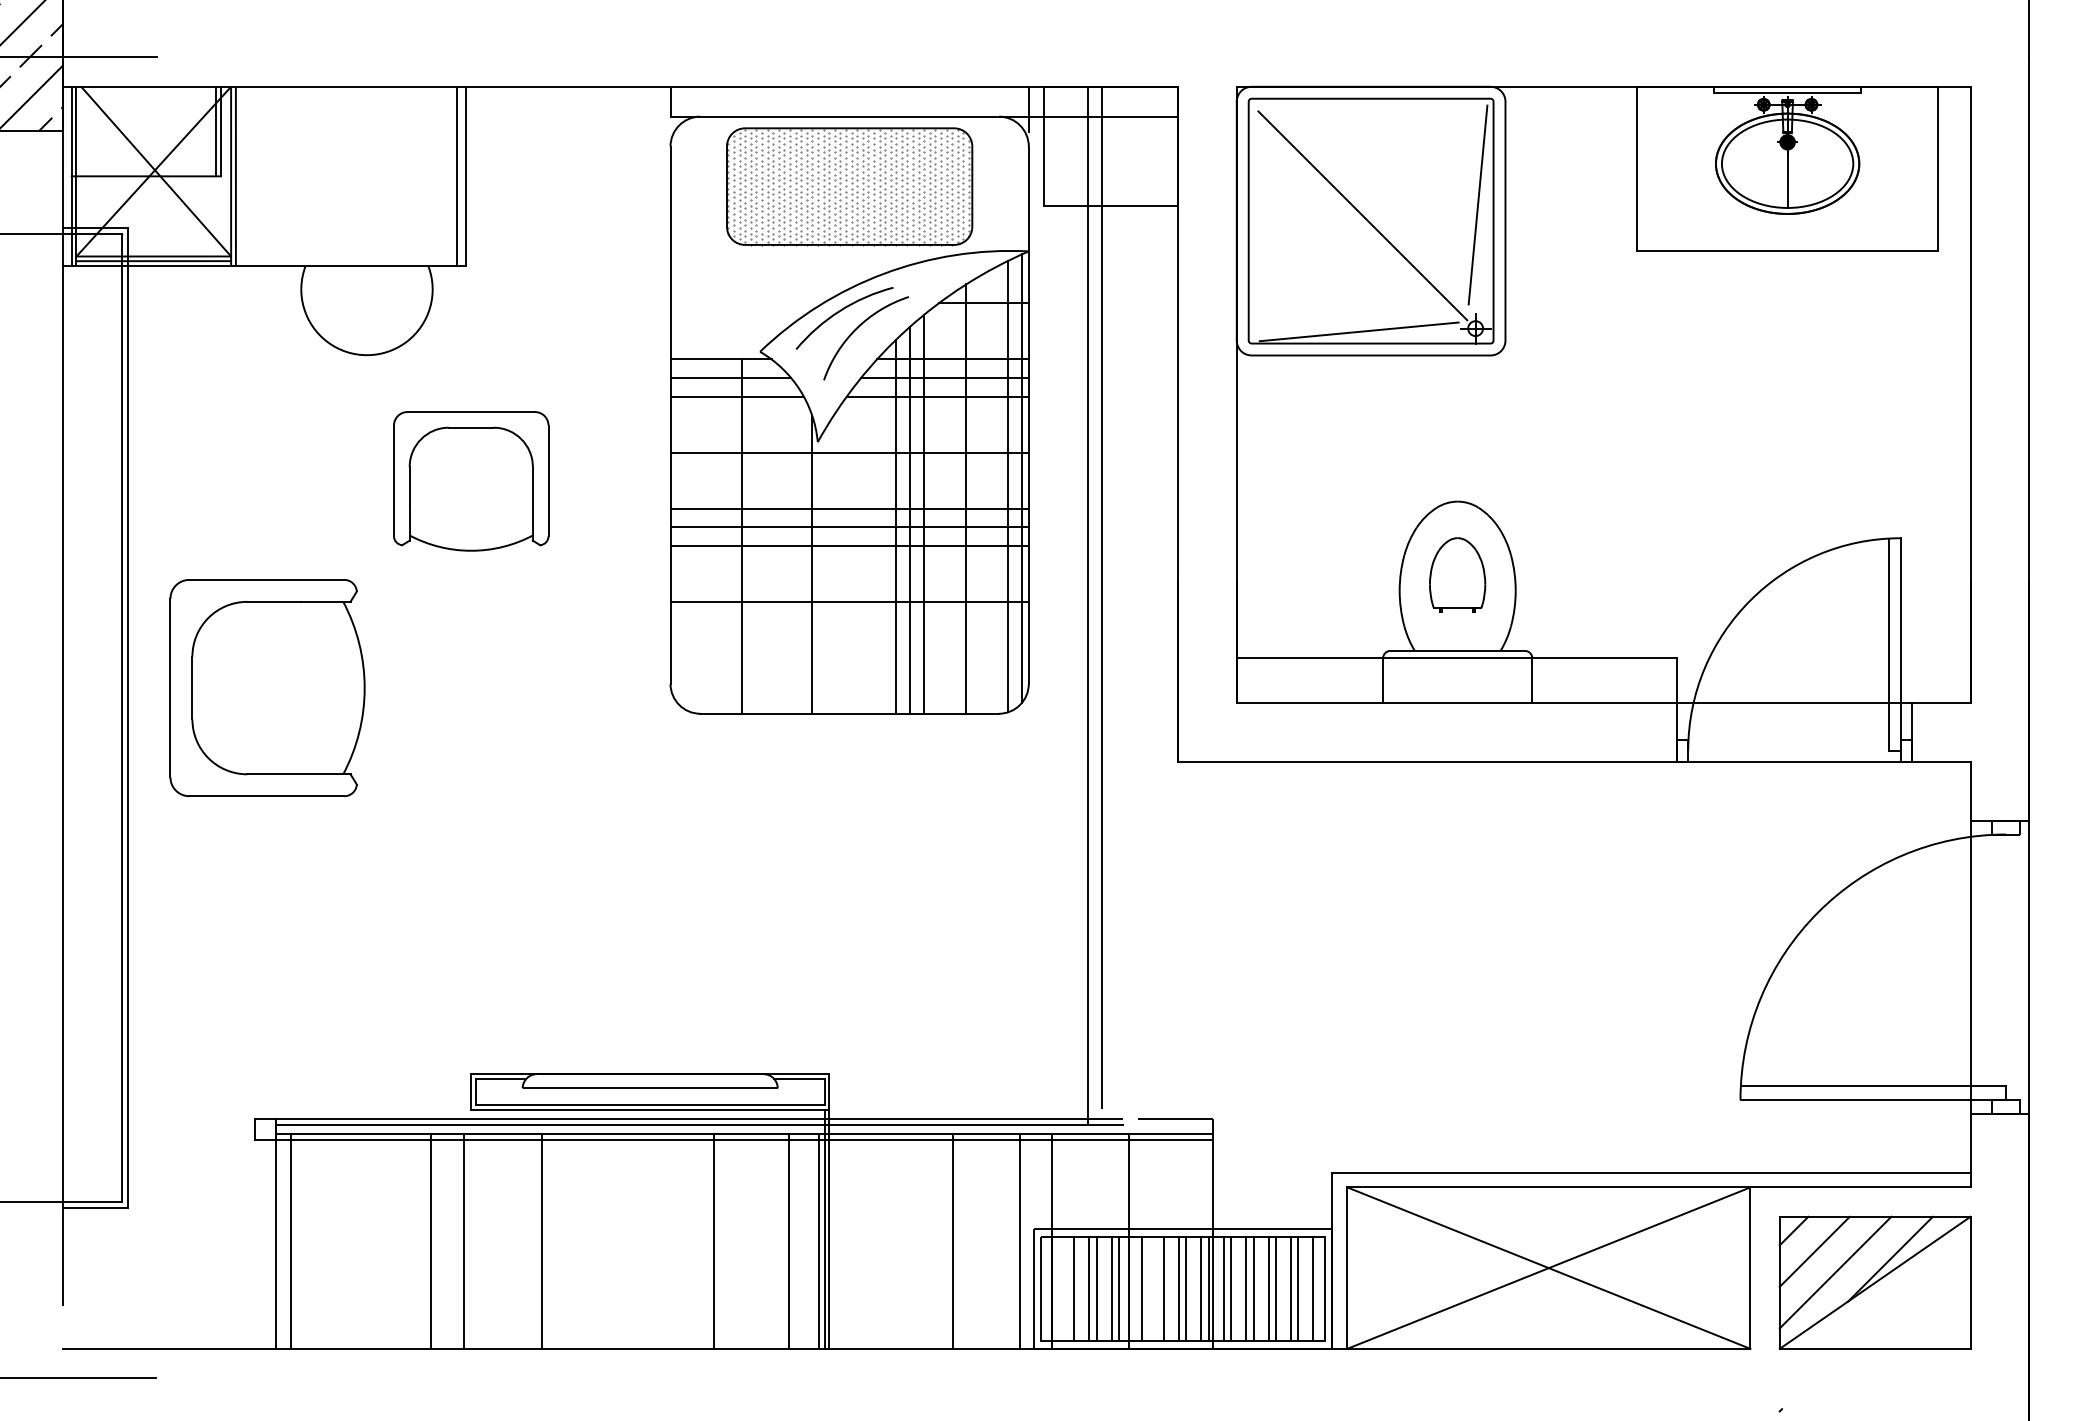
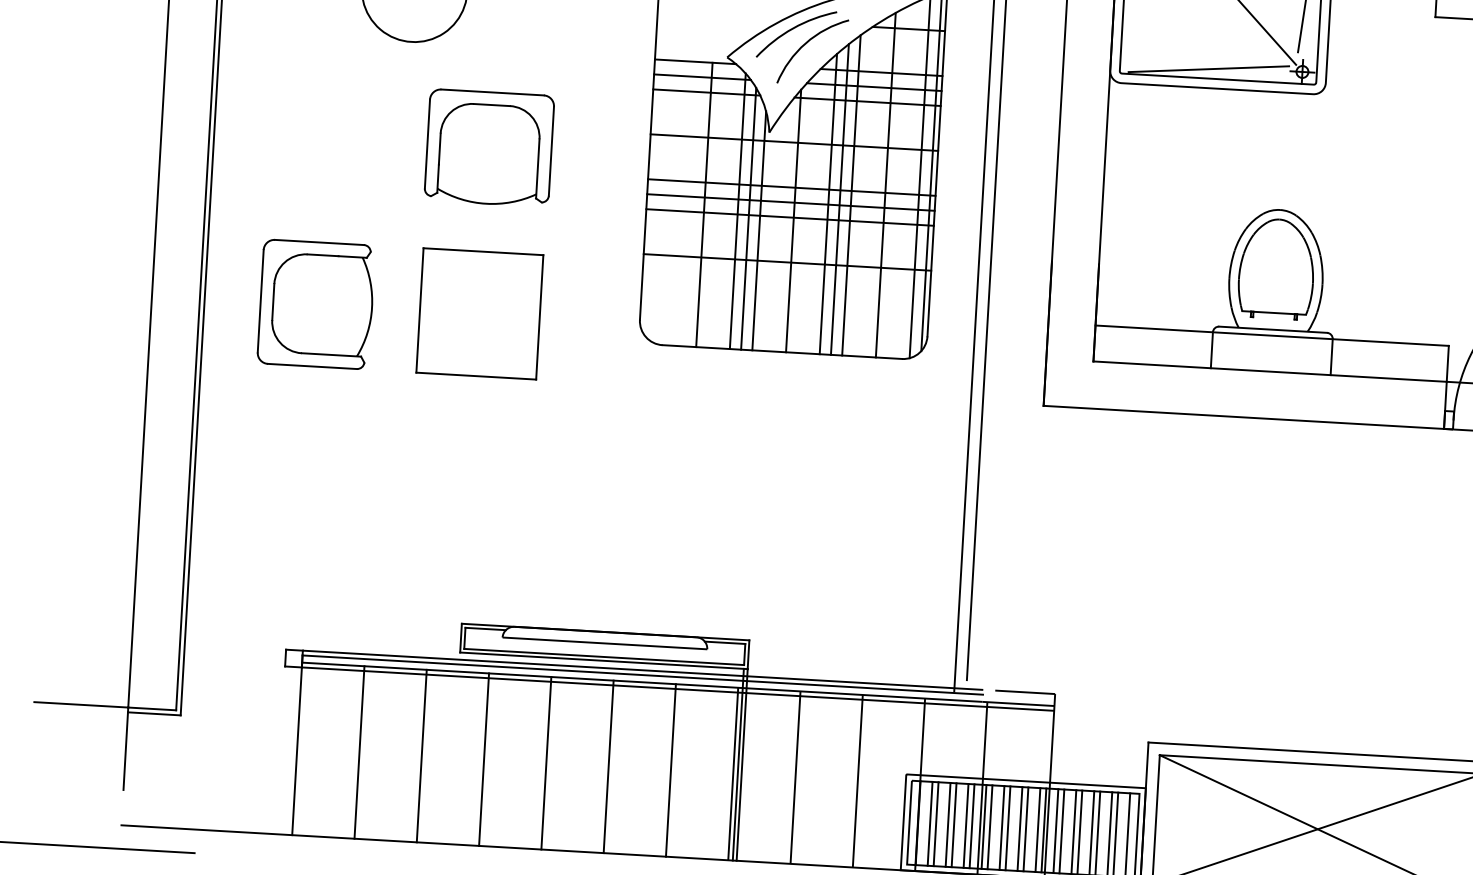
line: (784, 541) -> (738, 210), added
line: (854, 549) -> (793, 220), added
line: (798, 550) -> (748, 218), added
part: (1457, 574) -> (1276, 268), size x1.67
part: (267, 687) -> (316, 304), size x0.71
part: (471, 688) -> (480, 314), added
line: (291, 1240) -> (359, 751), moved
line: (464, 1240) -> (484, 758), moved
line: (542, 1240) -> (546, 762), moved
line: (713, 1240) -> (608, 766), moved
line: (789, 1240) -> (671, 769), moved
line: (952, 1240) -> (795, 776), moved
line: (1020, 1240) -> (858, 780), moved
line: (1067, 1288) -> (930, 823), added
line: (1134, 1288) -> (984, 826), added
line: (1156, 1288) -> (1001, 827), added

